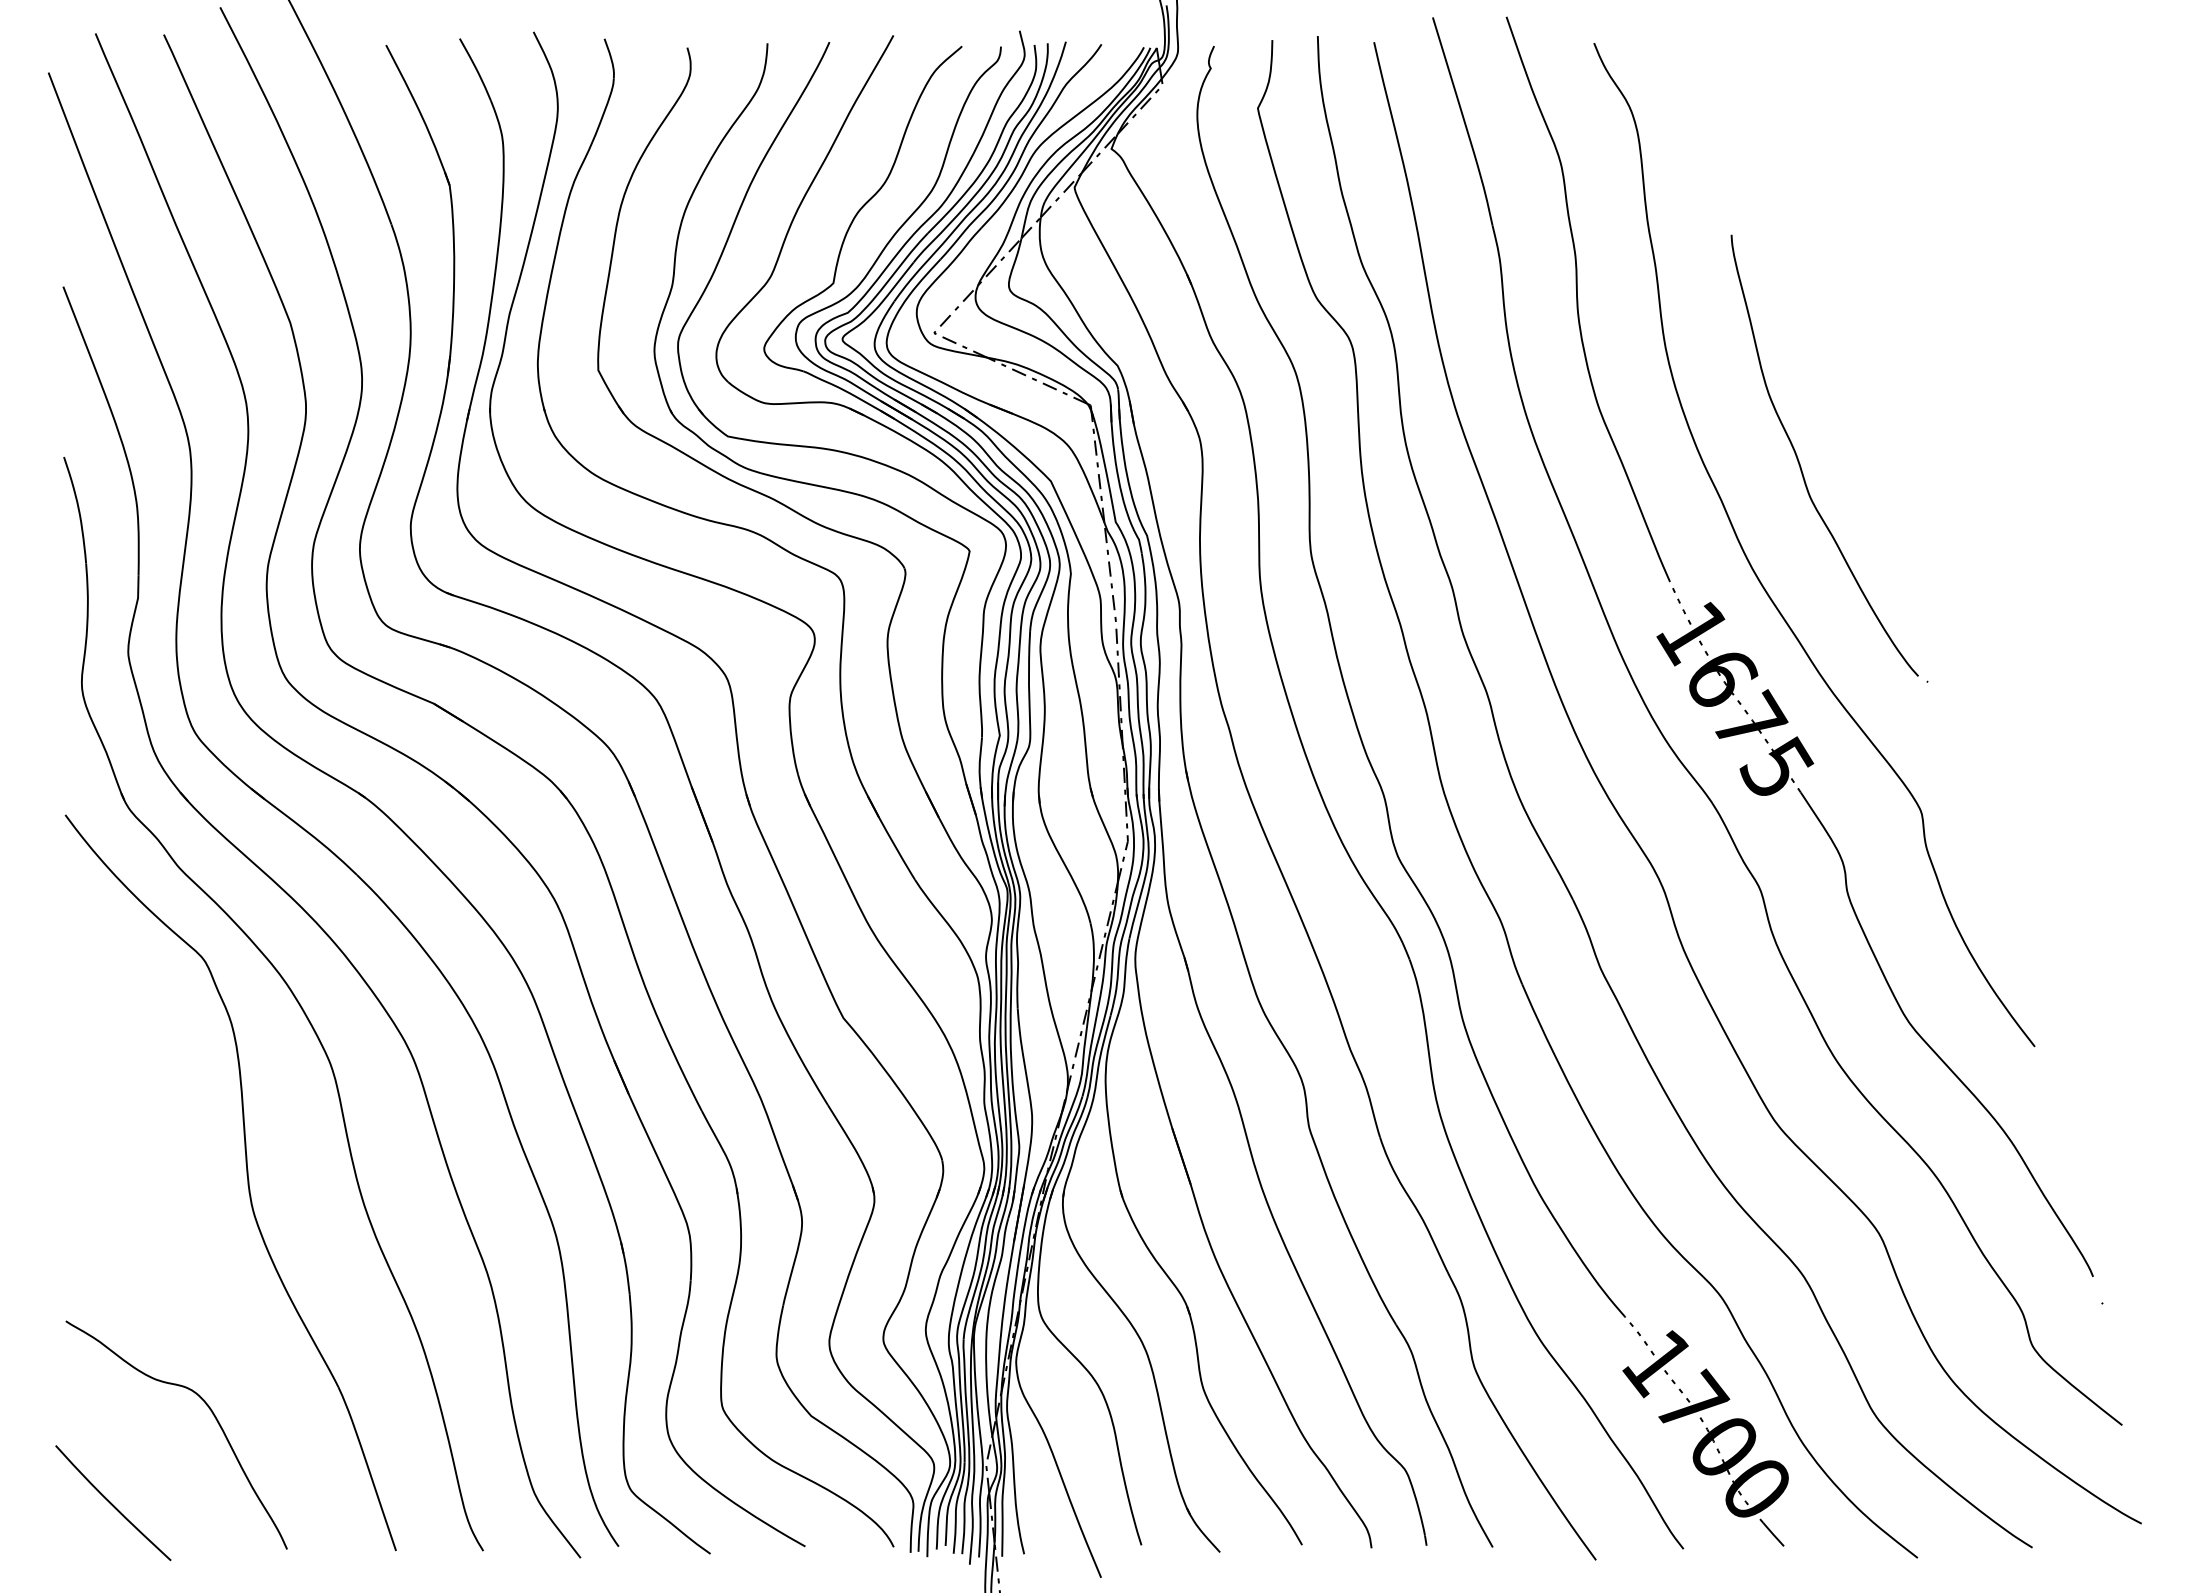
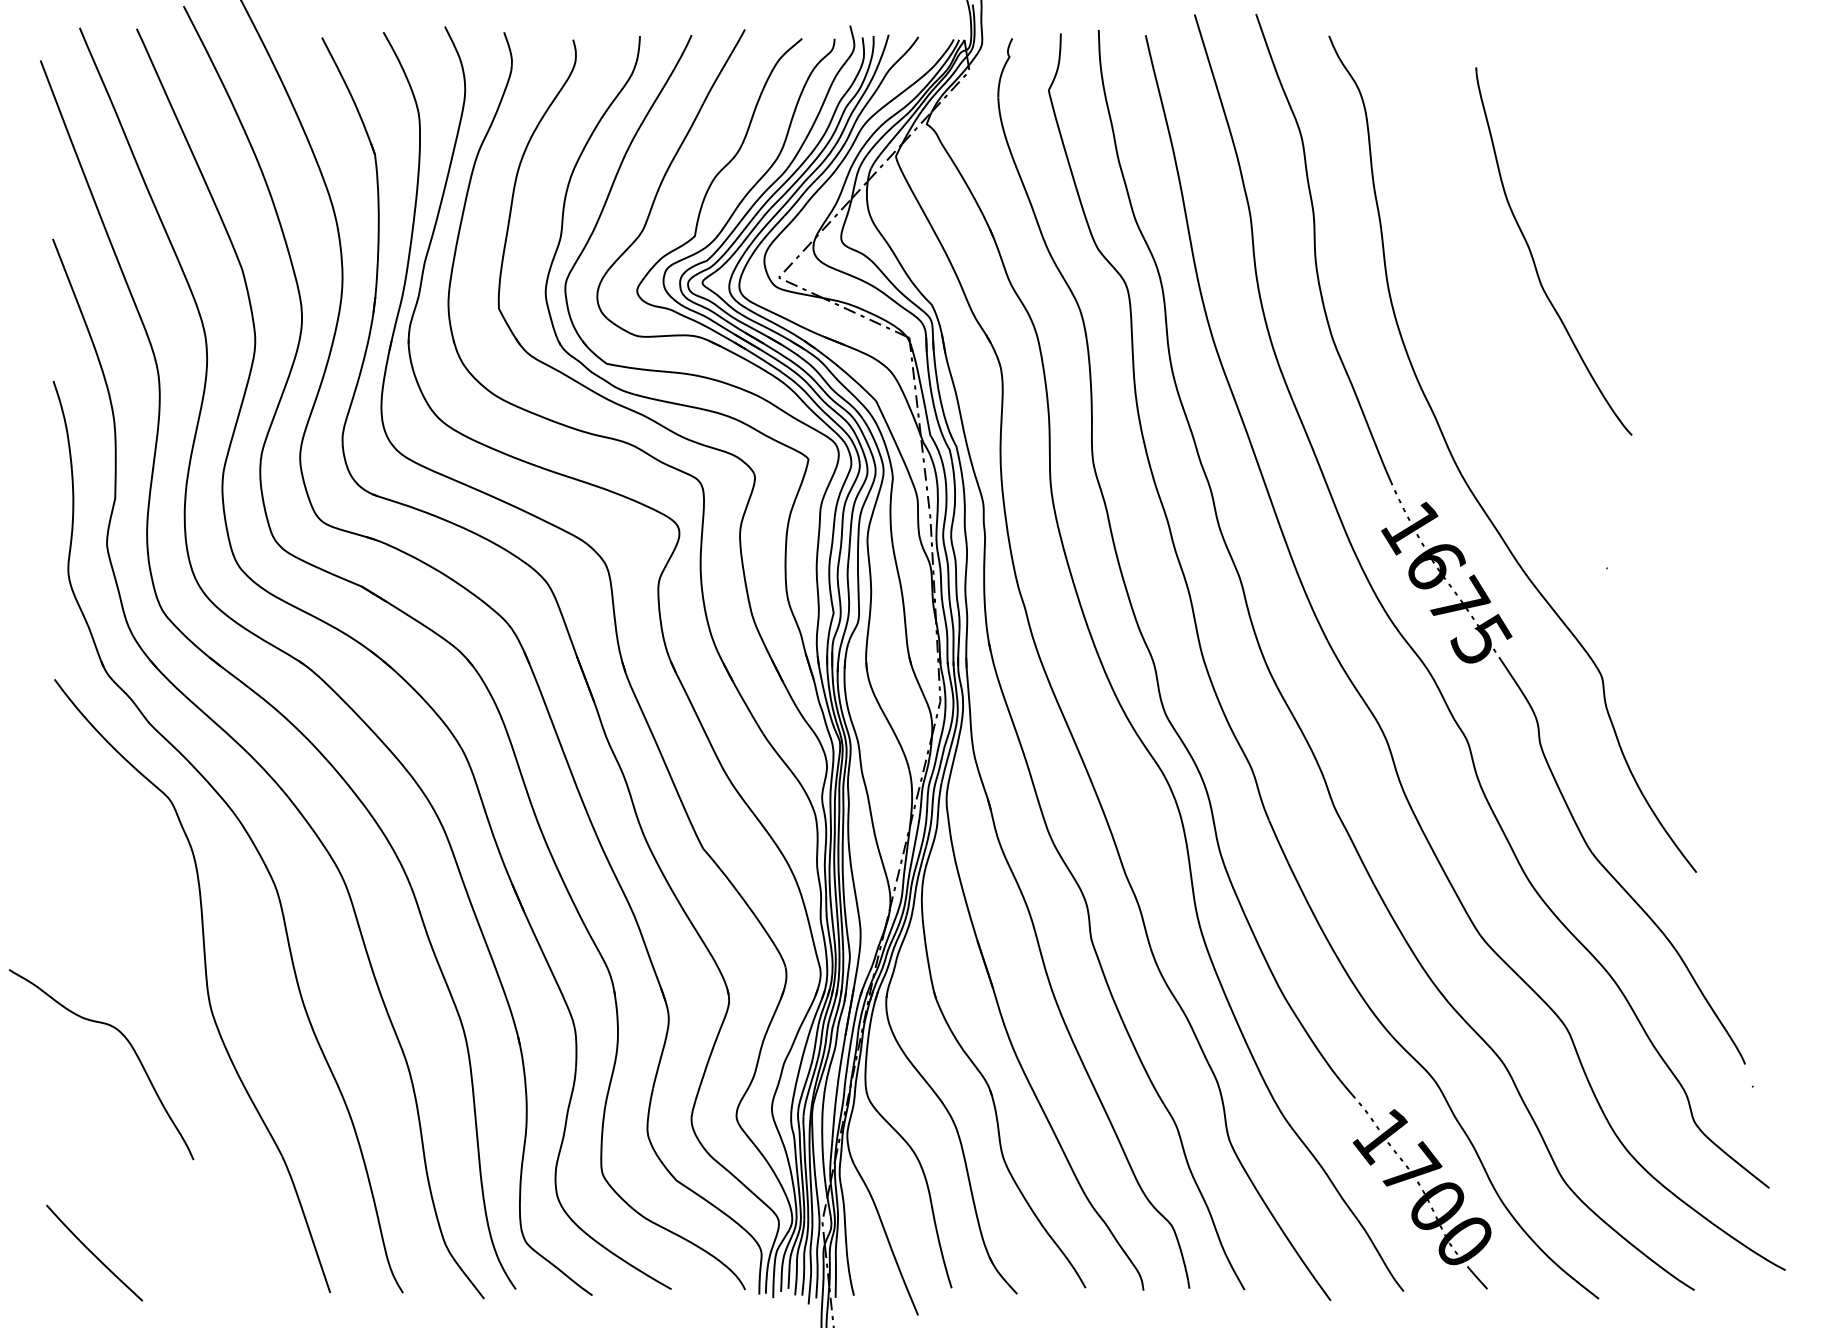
curve: (1800, 463) -> (1533, 257), moved
curve: (212, 1414) -> (131, 1047), moved

